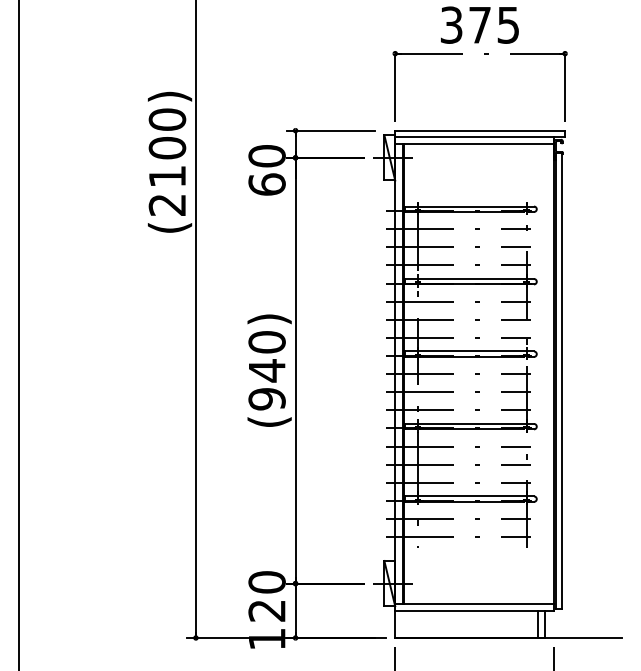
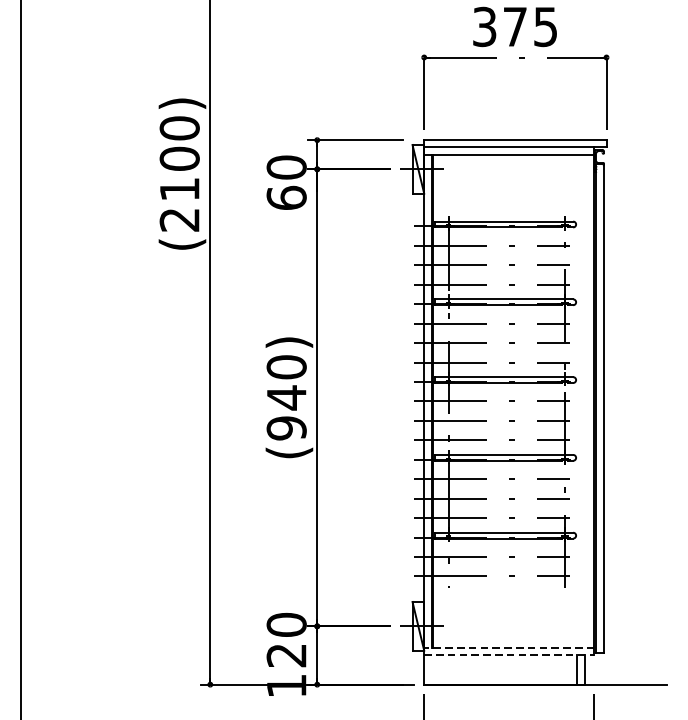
line: (474, 604) -> (509, 648), solid -> dashed
line: (475, 610) -> (510, 655), solid -> dashed

